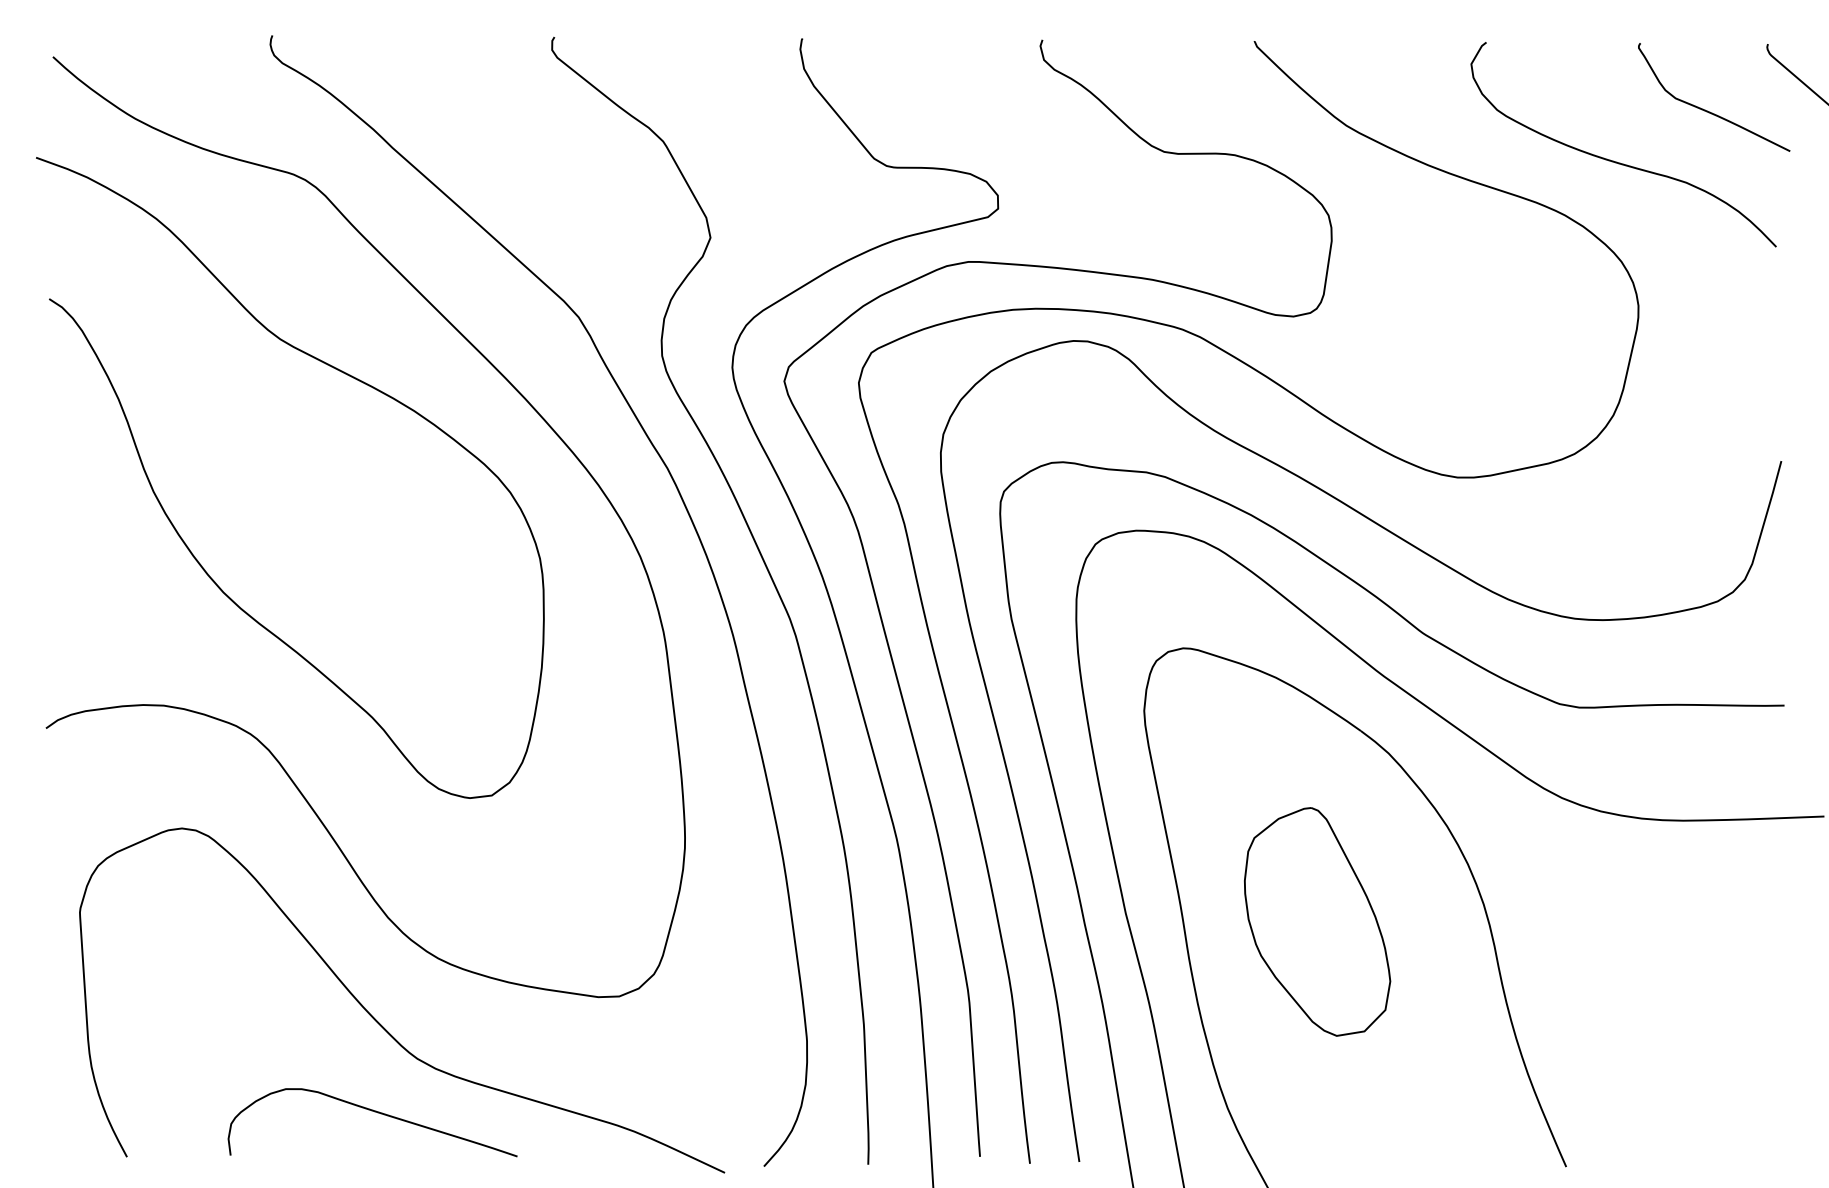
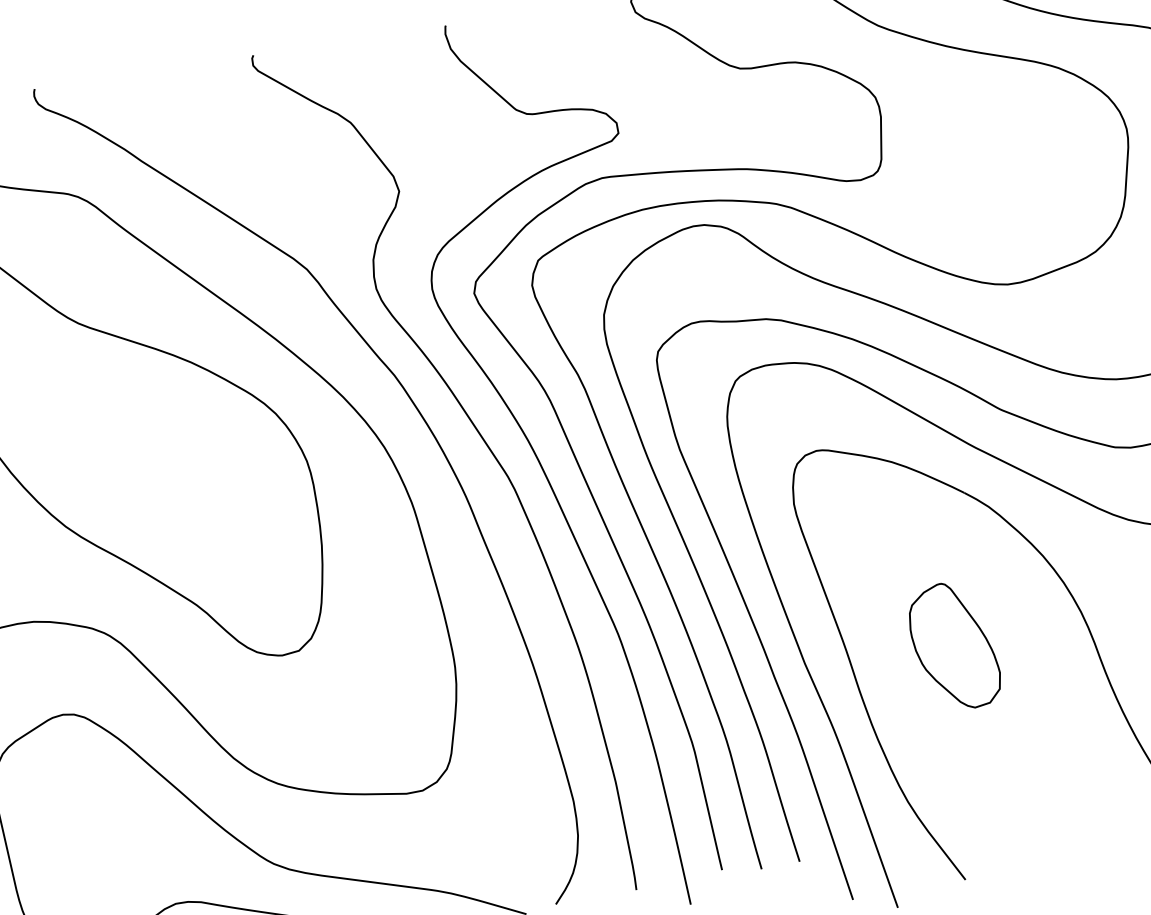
part: (1317, 921) -> (954, 645), size x0.71

